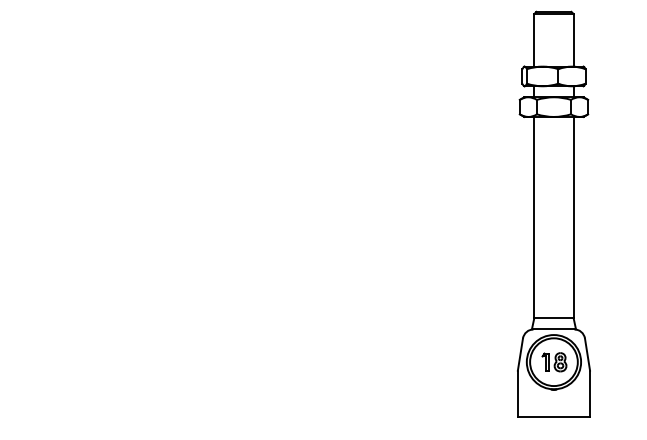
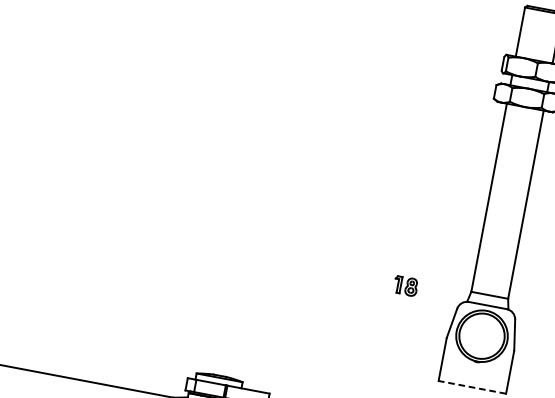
part: (554, 362) -> (405, 286), moved
line: (553, 416) -> (471, 386), solid -> dashed

